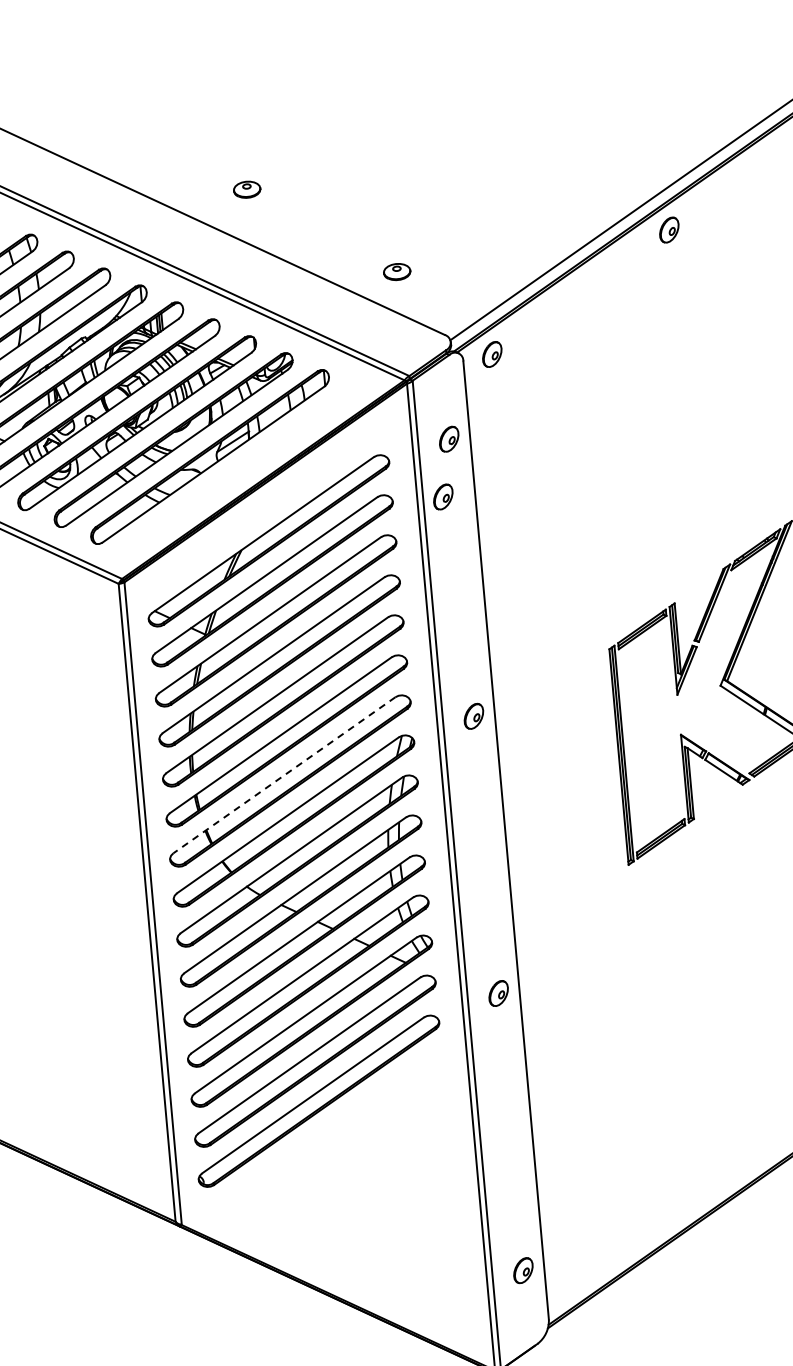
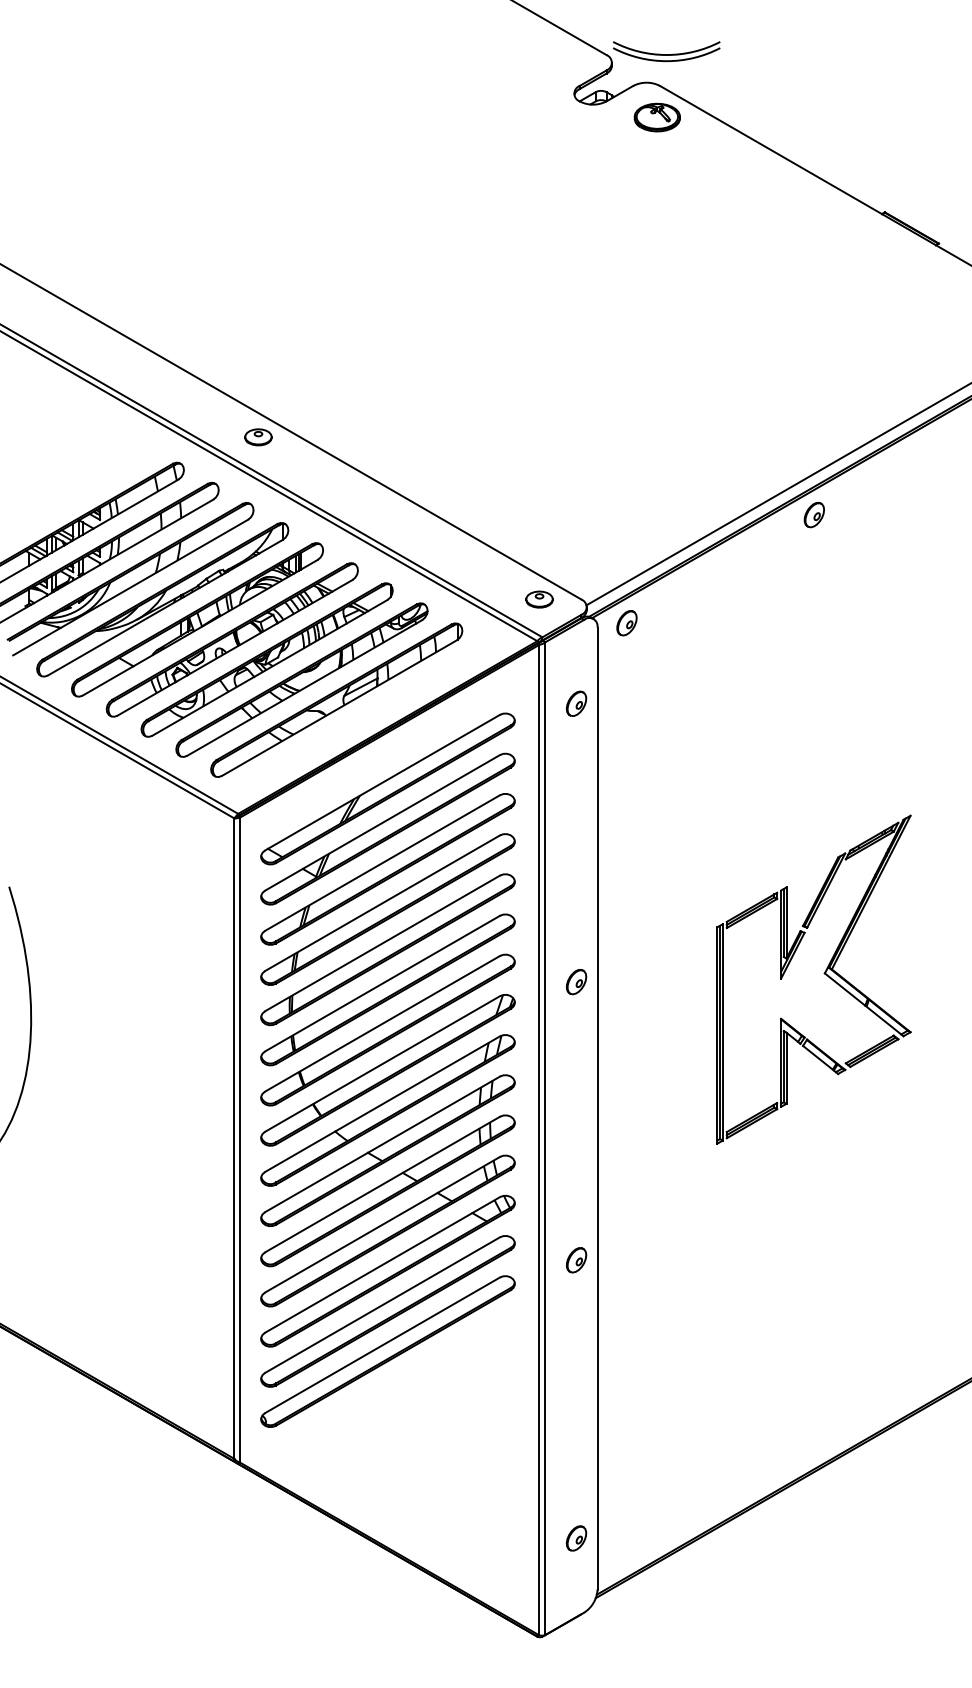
part: (247, 189) -> (258, 437), moved
part: (397, 271) -> (539, 599), moved
part: (443, 496) -> (565, 760), removed
line: (284, 774) -> (382, 1023), dashed -> solid

